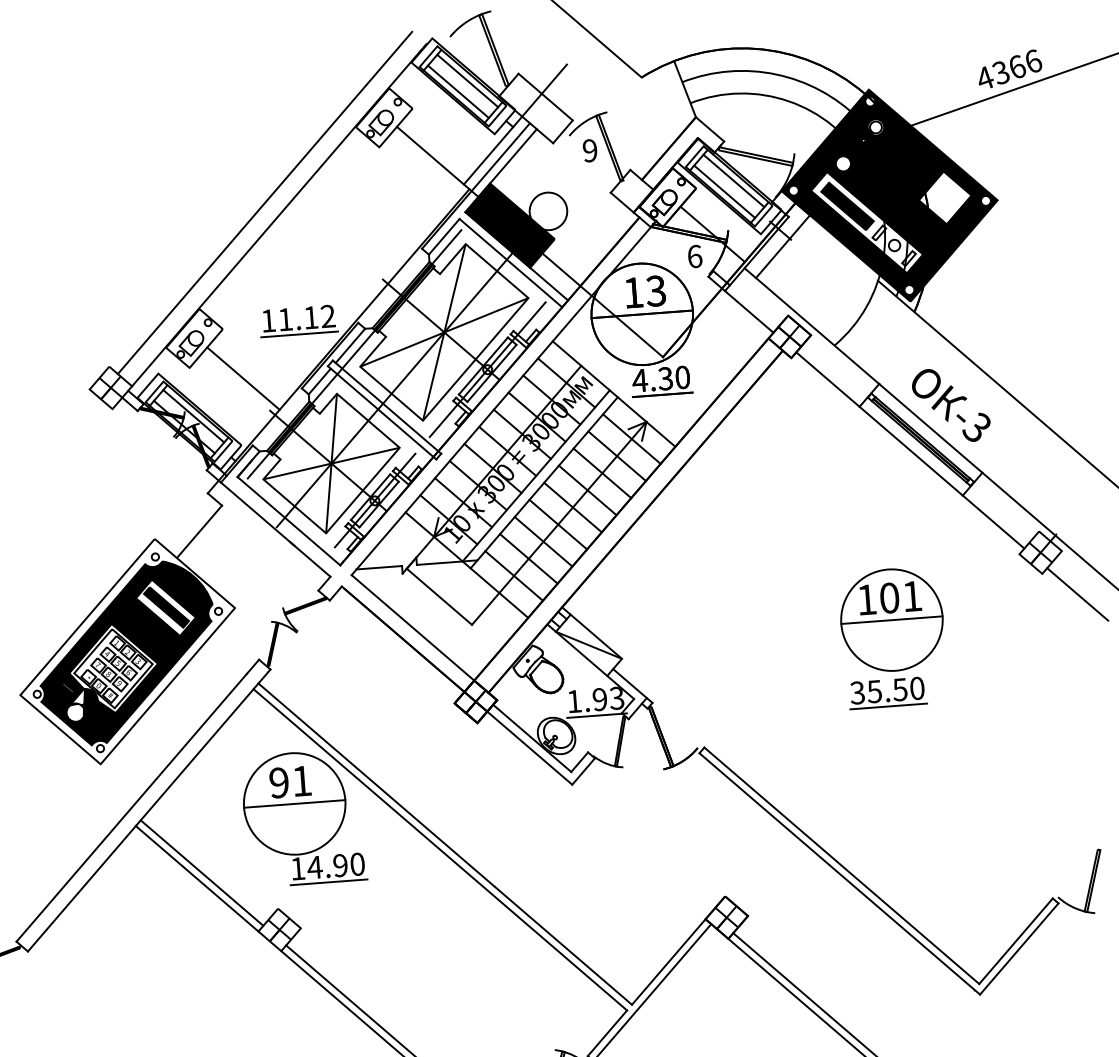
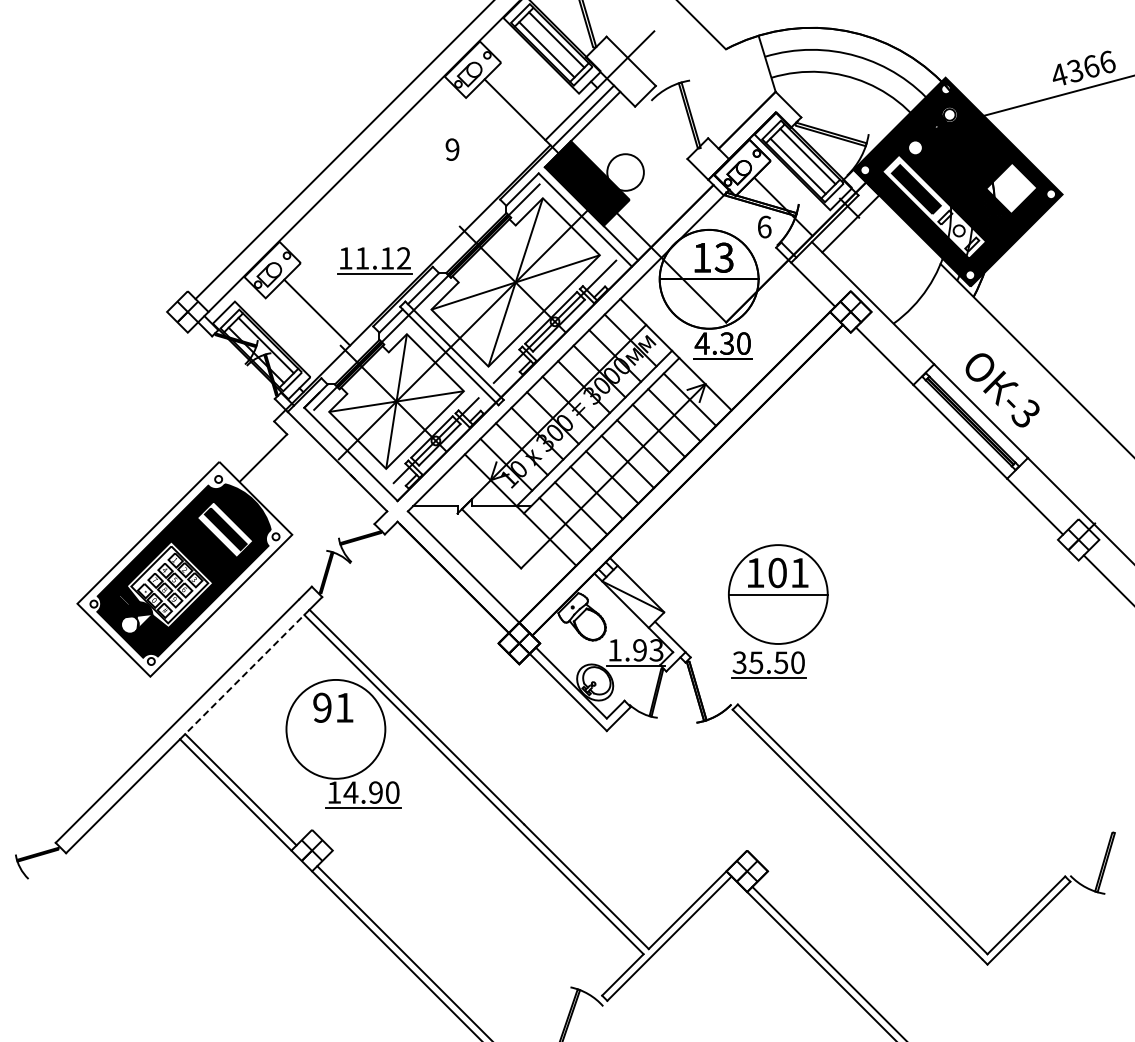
text: (590, 150) -> (452, 149), moved
part: (893, 637) -> (778, 611), moved
line: (196, 754) -> (244, 674), solid -> dashed
line: (294, 804) -> (335, 729), removed

